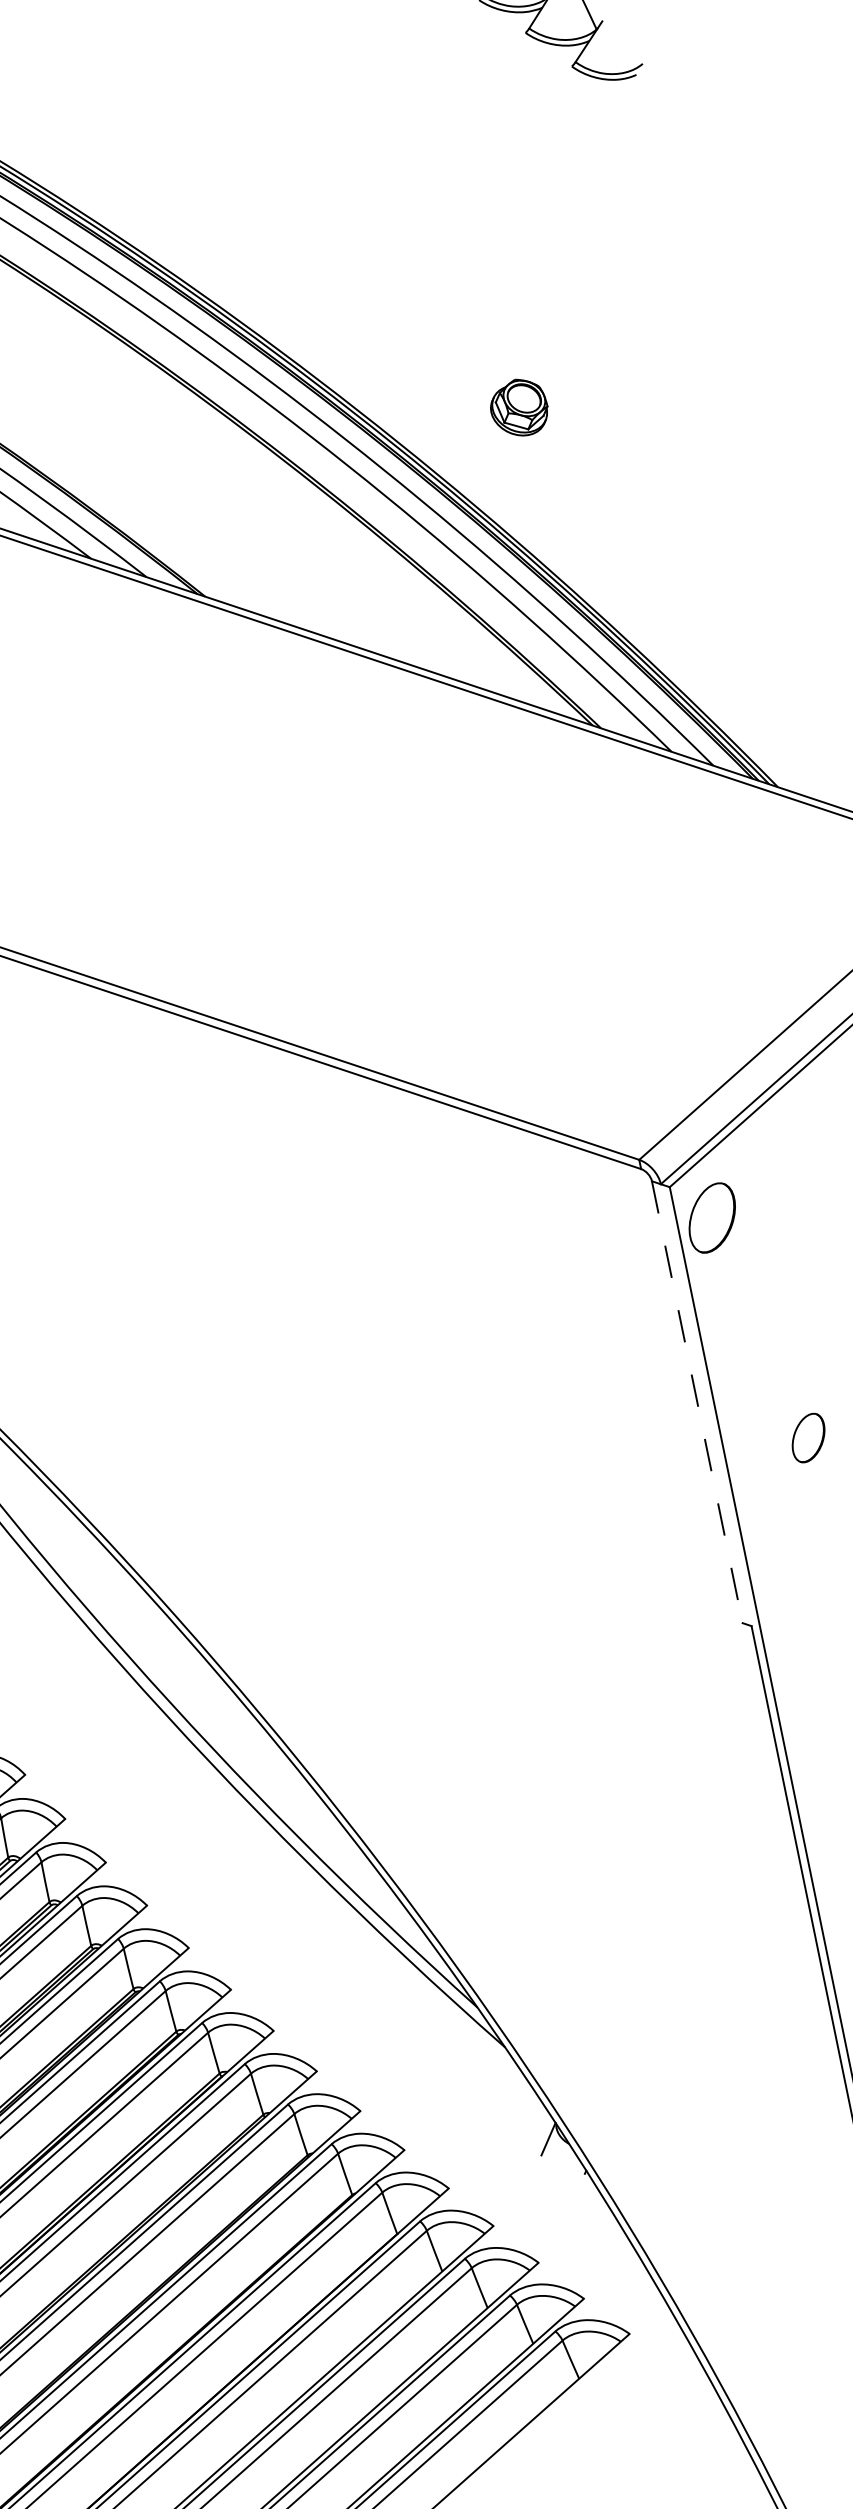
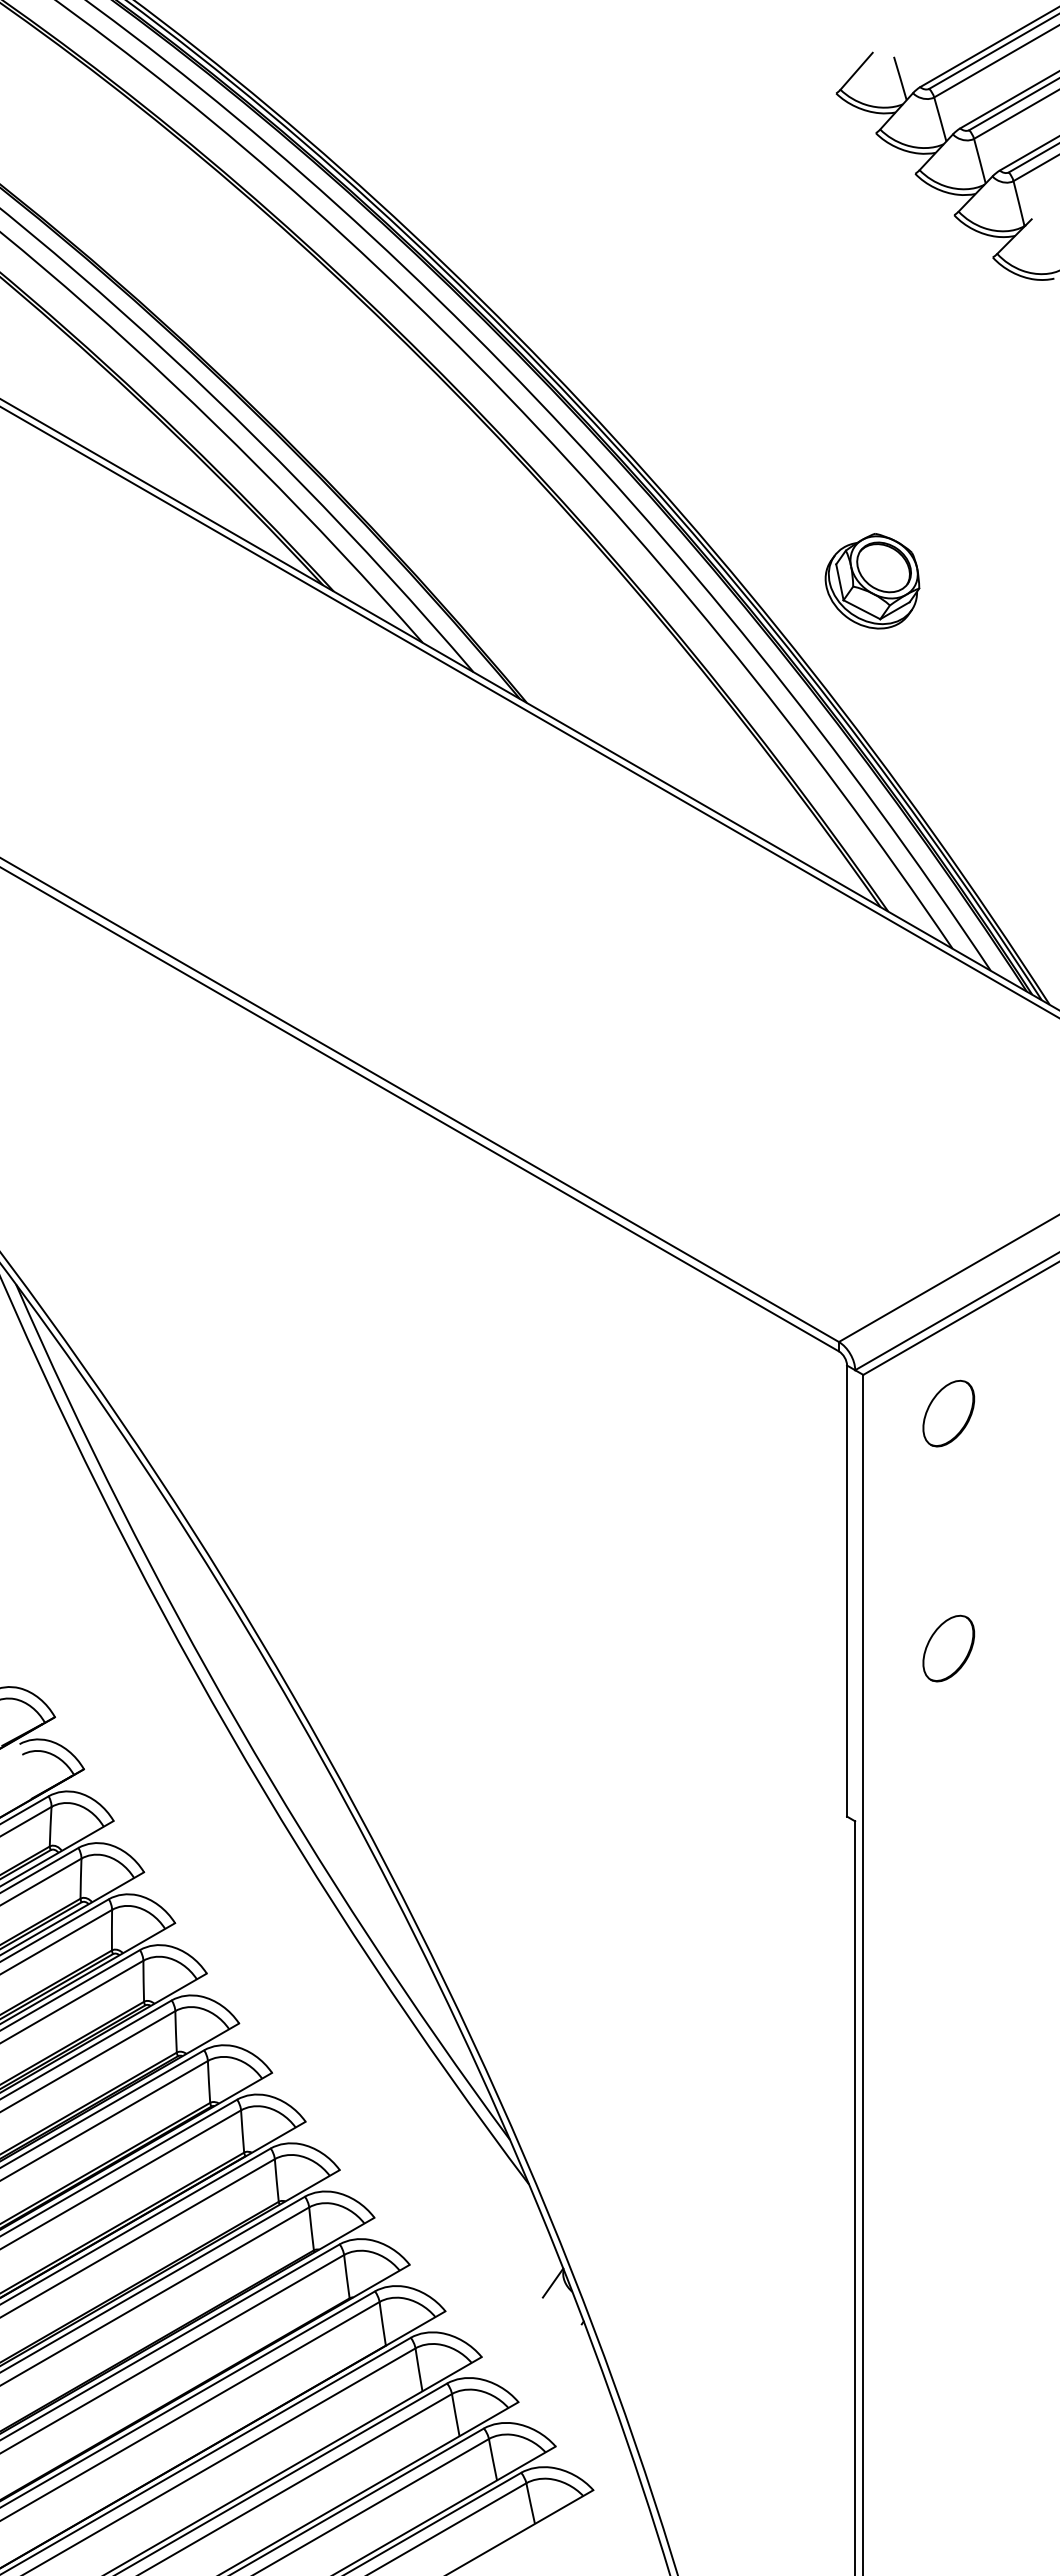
part: (519, 408) -> (872, 581), size x1.67
part: (711, 1217) -> (948, 1413), moved
line: (697, 1402) -> (847, 1591), dashed -> solid
part: (808, 1438) -> (948, 1648), size x1.43

